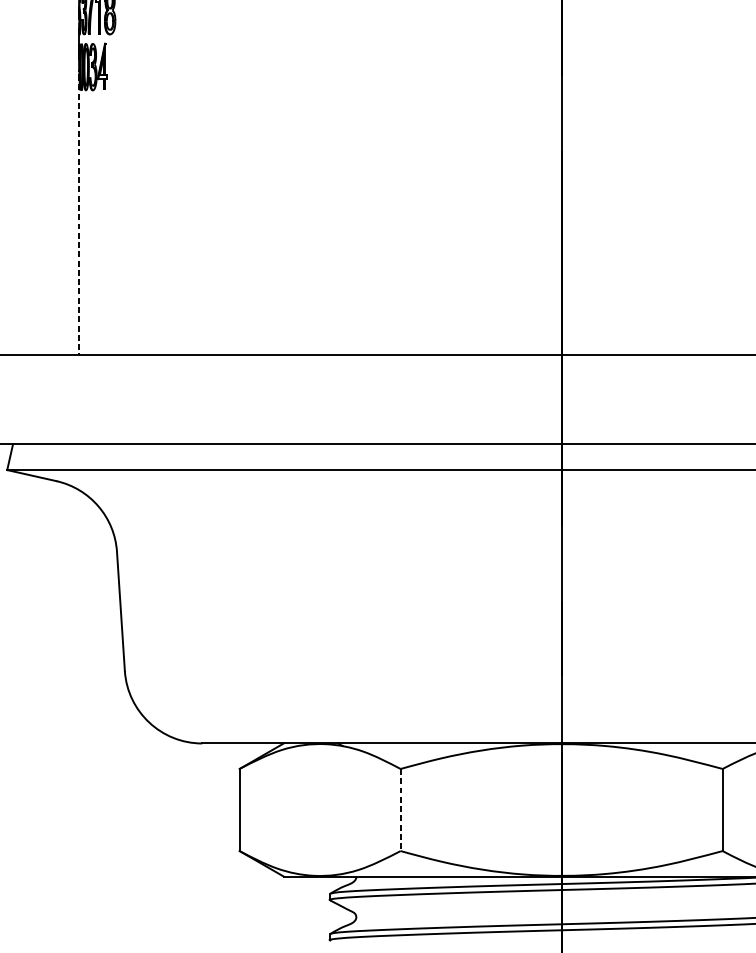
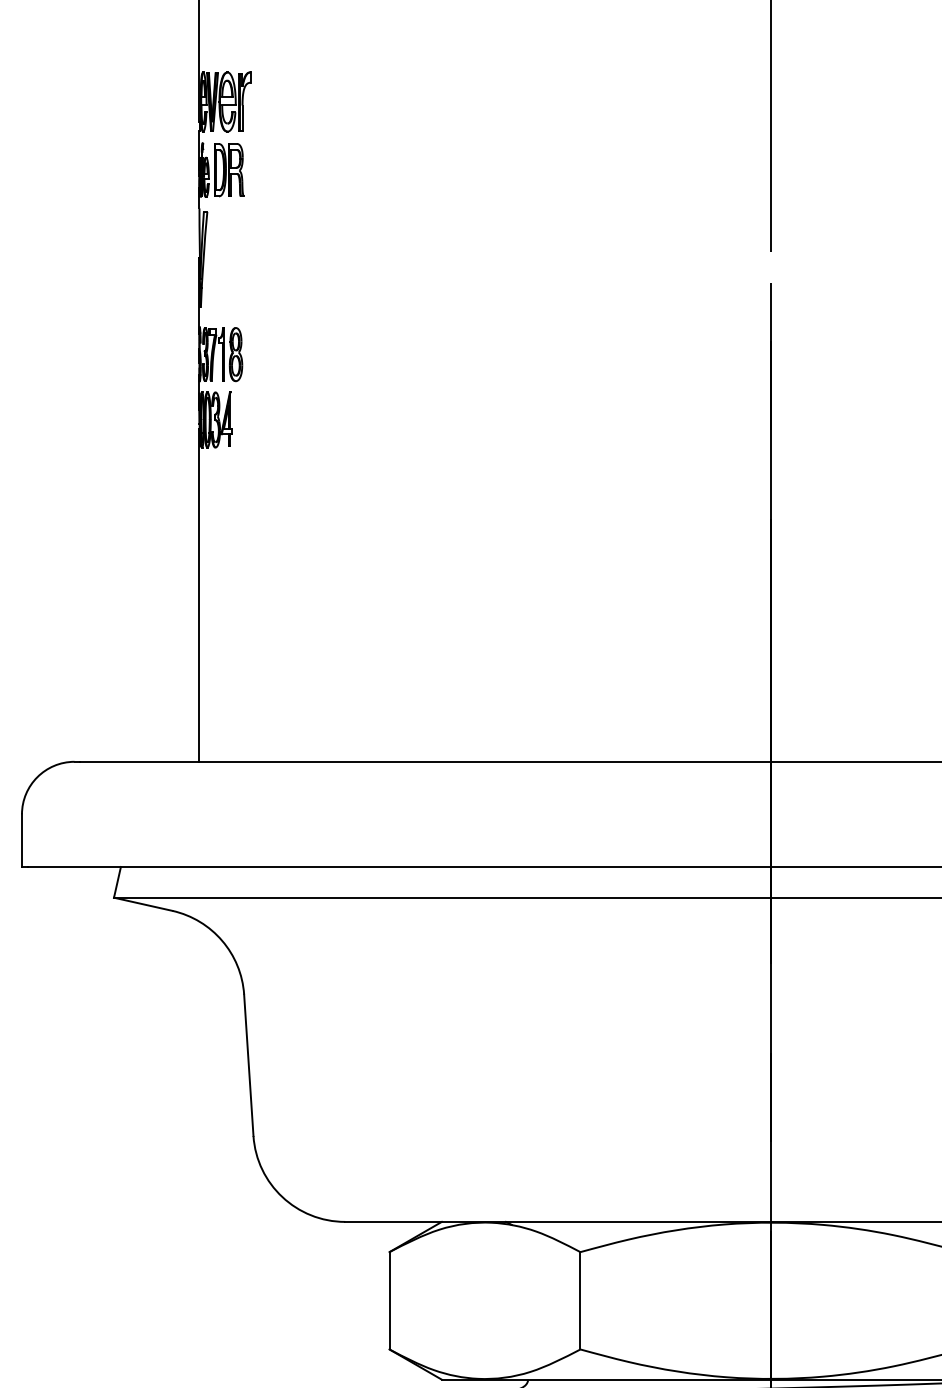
line: (79, 216) -> (199, 596), dashed -> solid
line: (400, 809) -> (580, 1300), dashed -> solid

